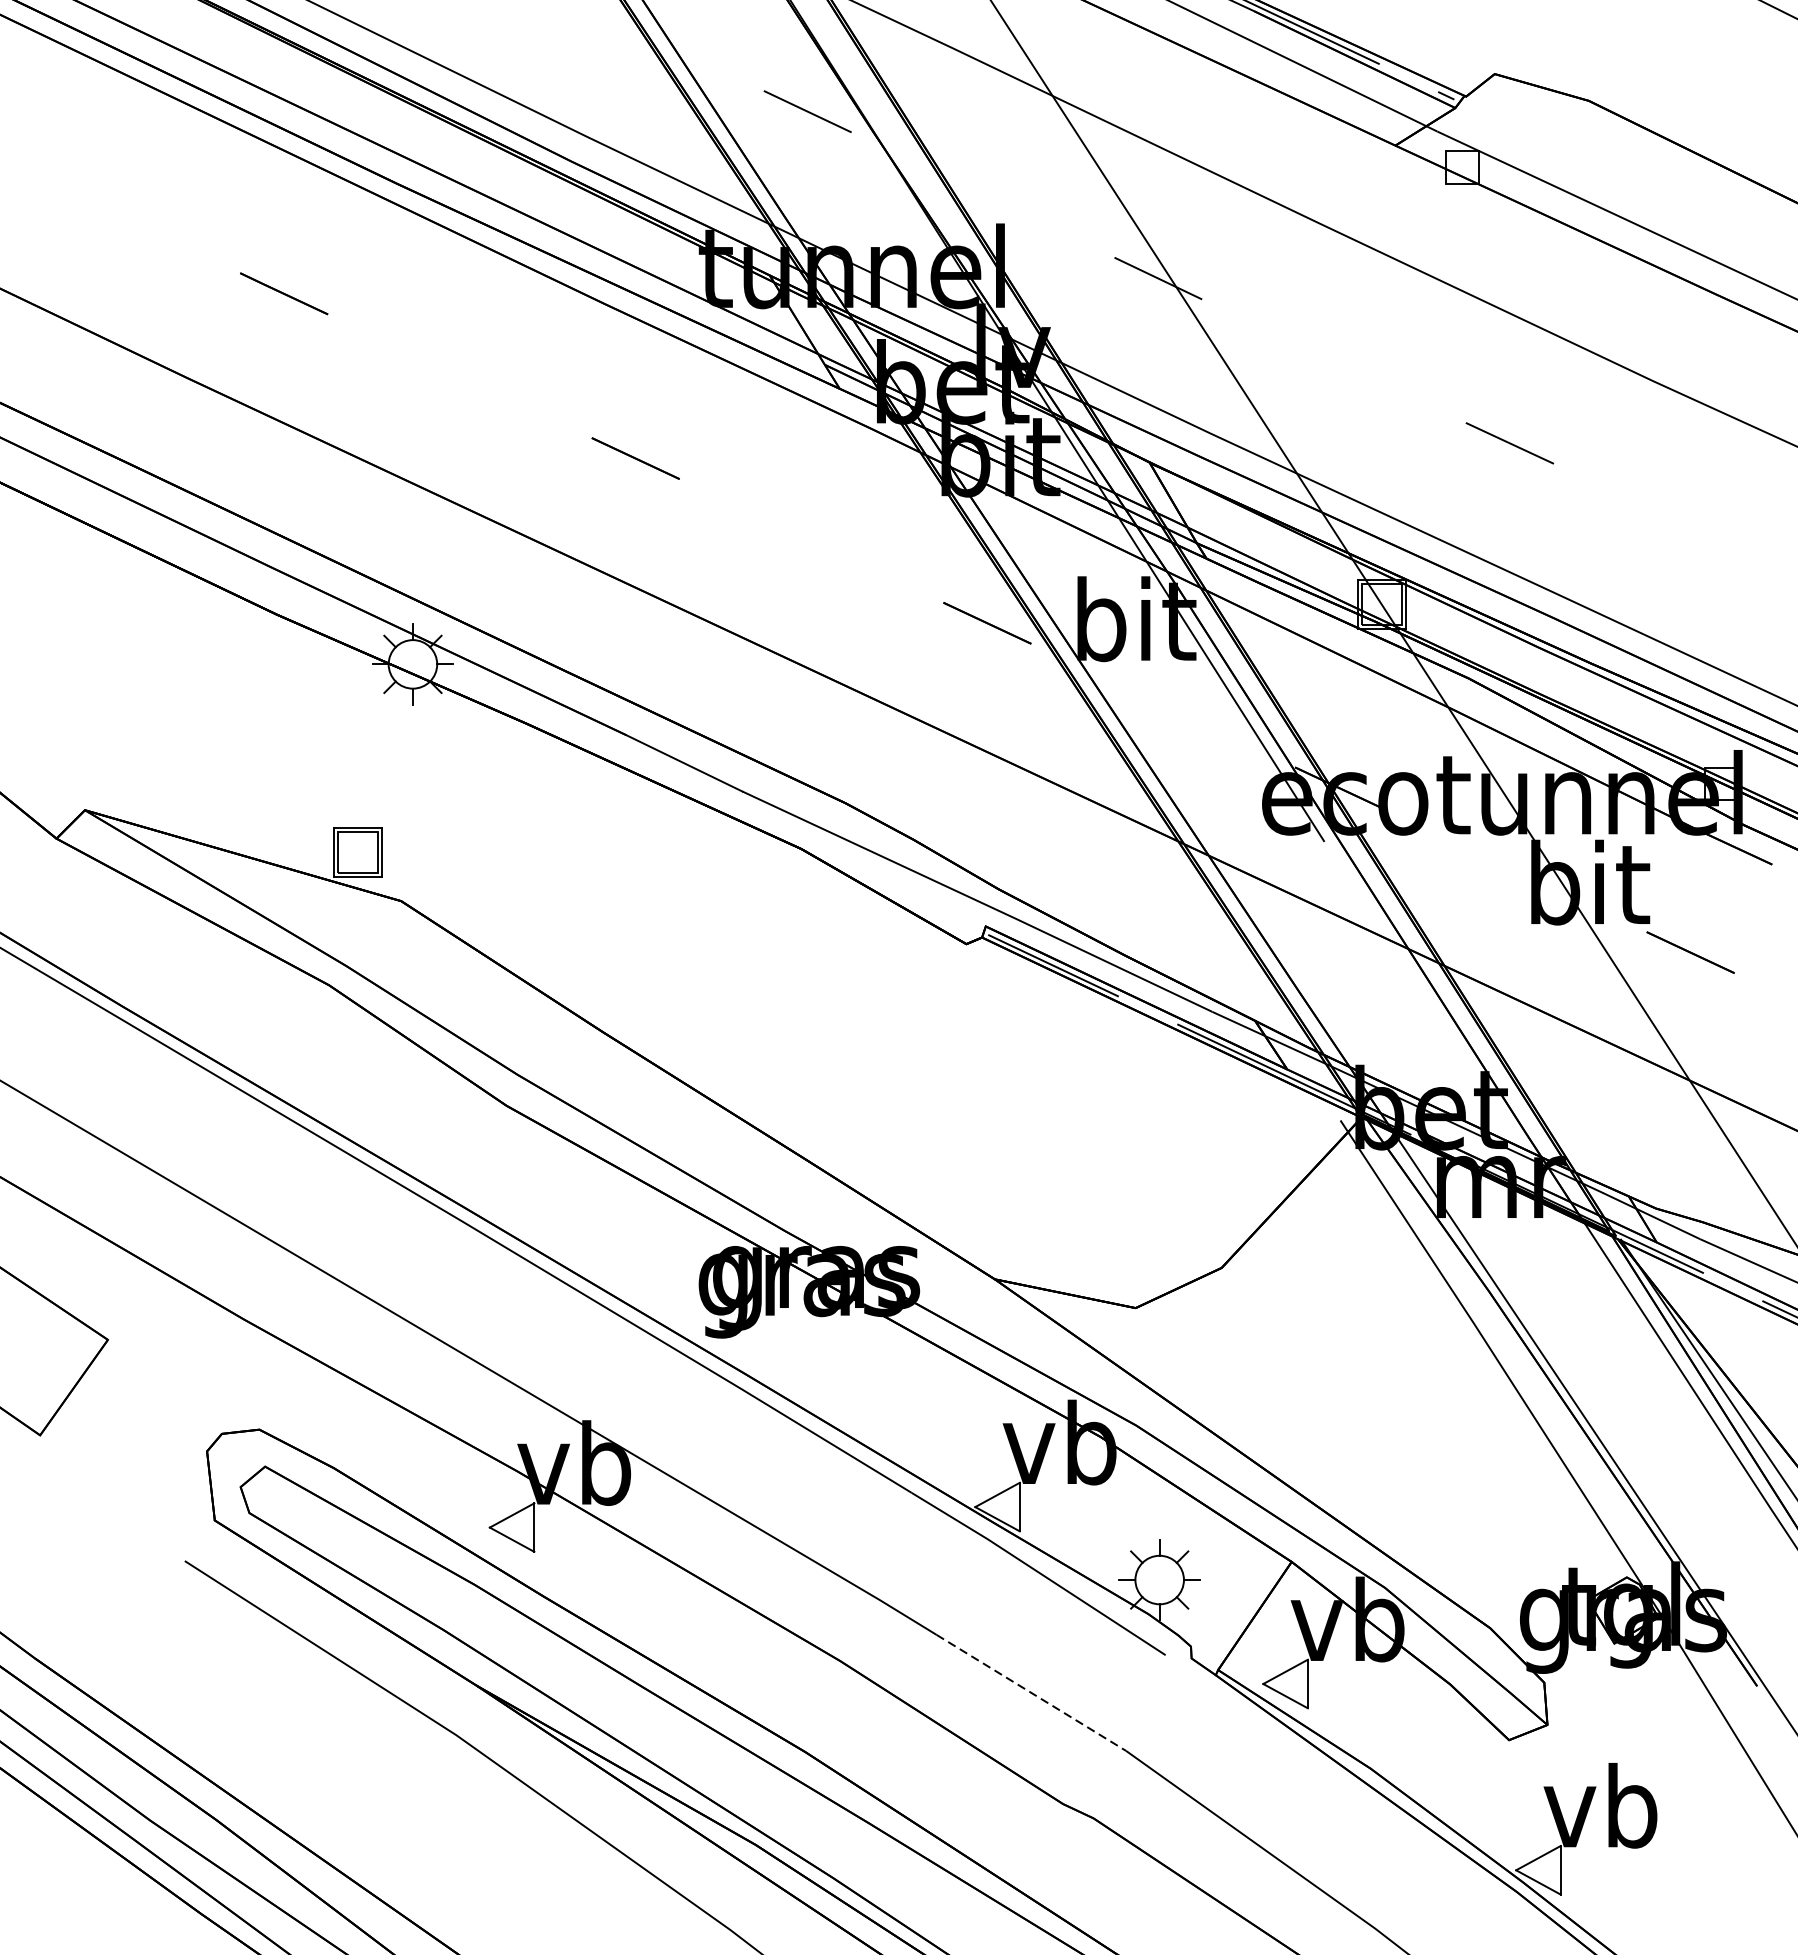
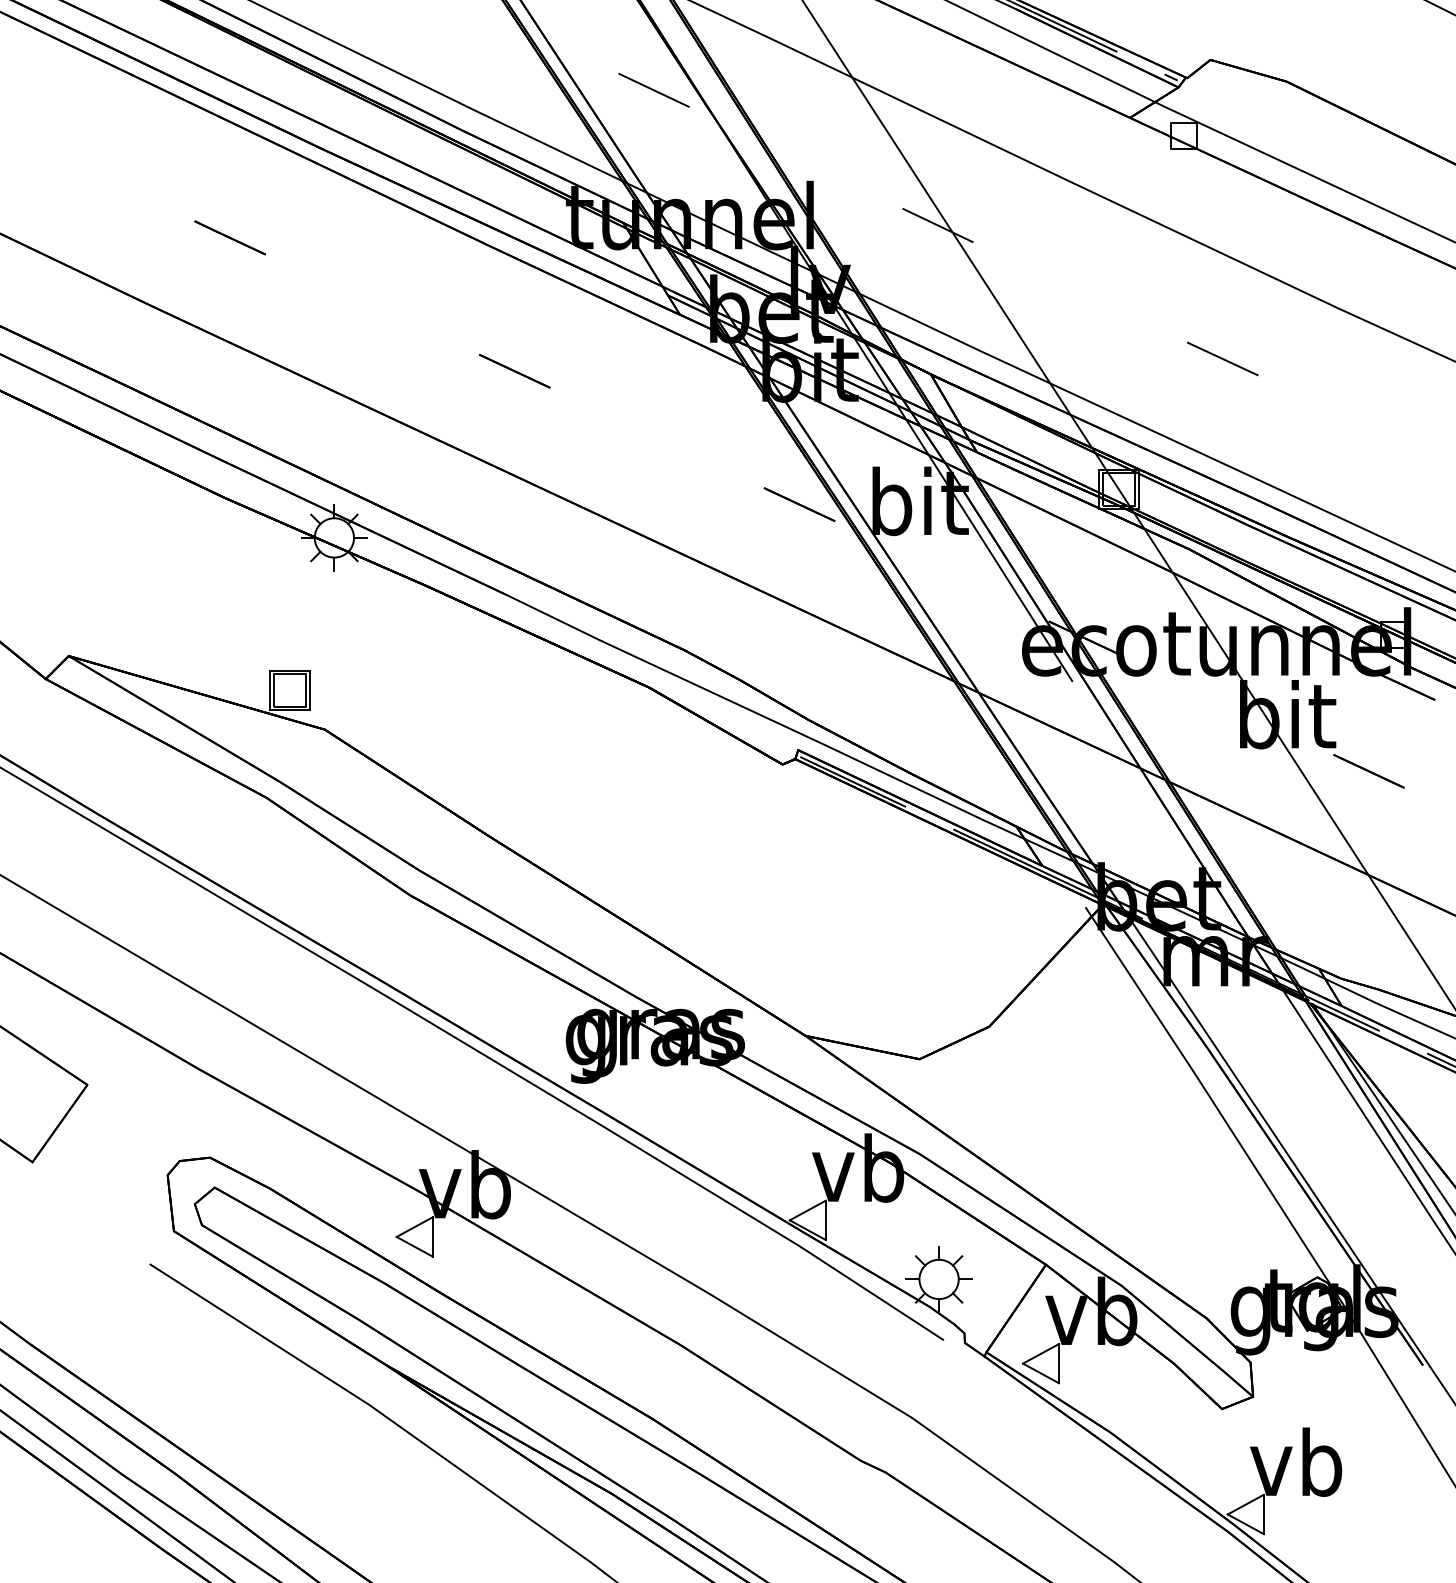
line: (1031, 1692) -> (835, 1370), dashed -> solid

